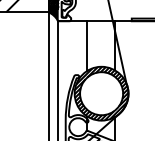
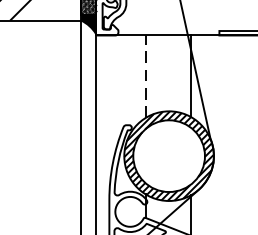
line: (87, 46) -> (145, 77), solid -> dashed

